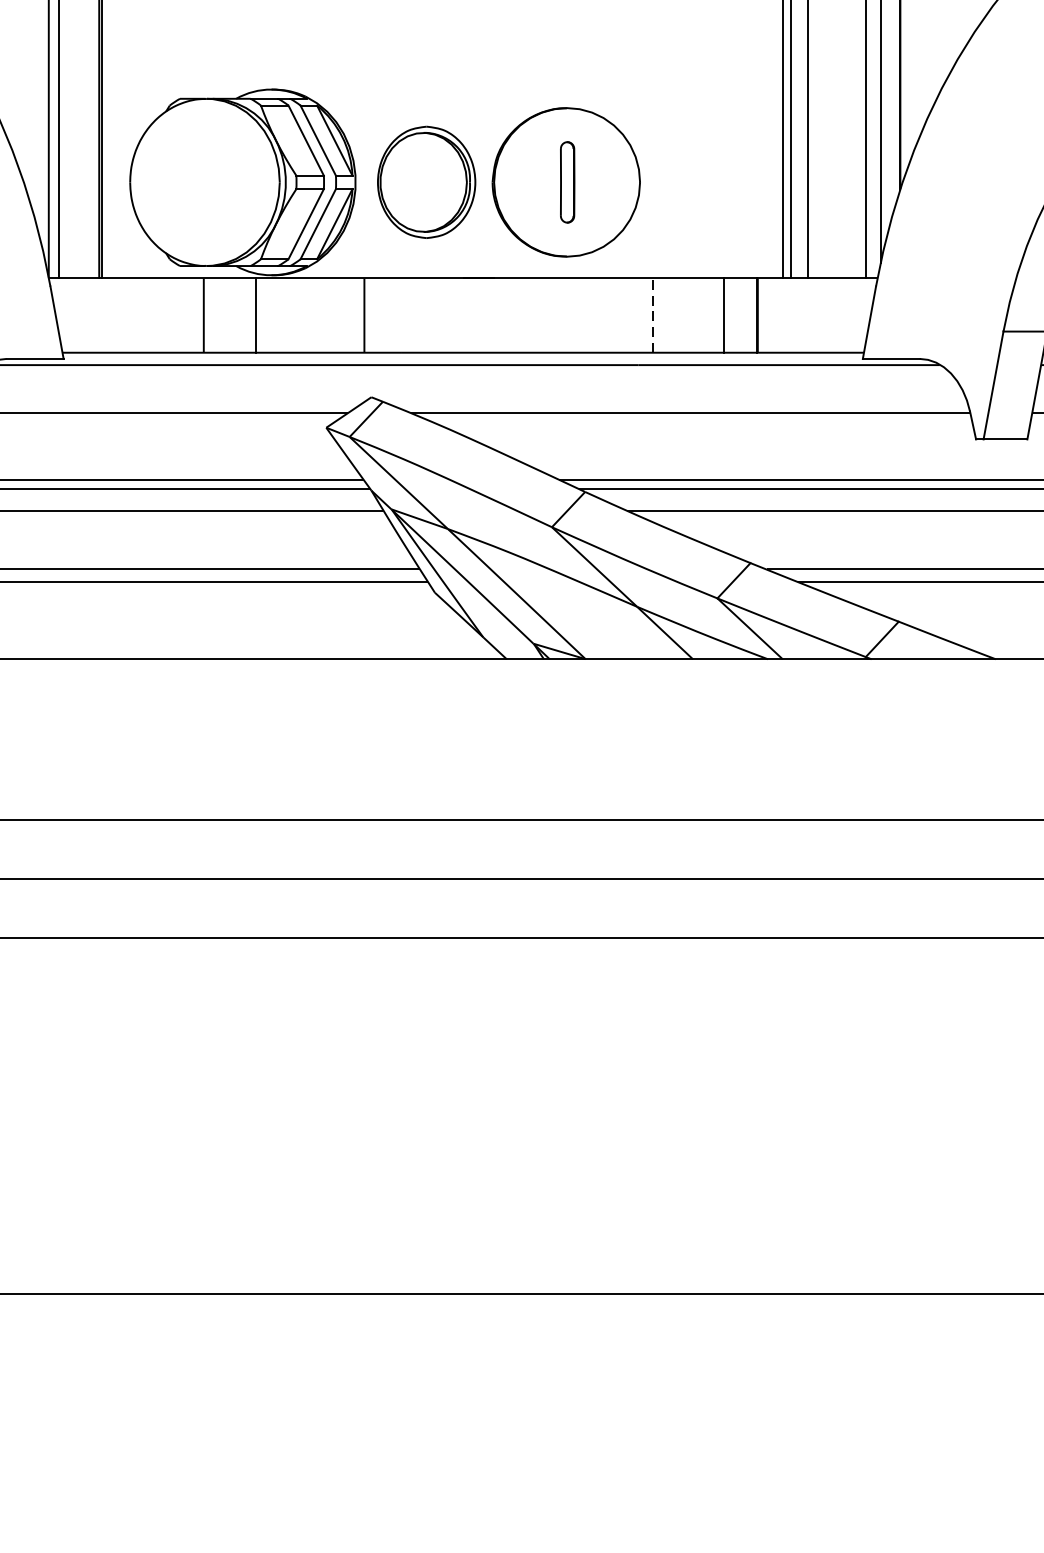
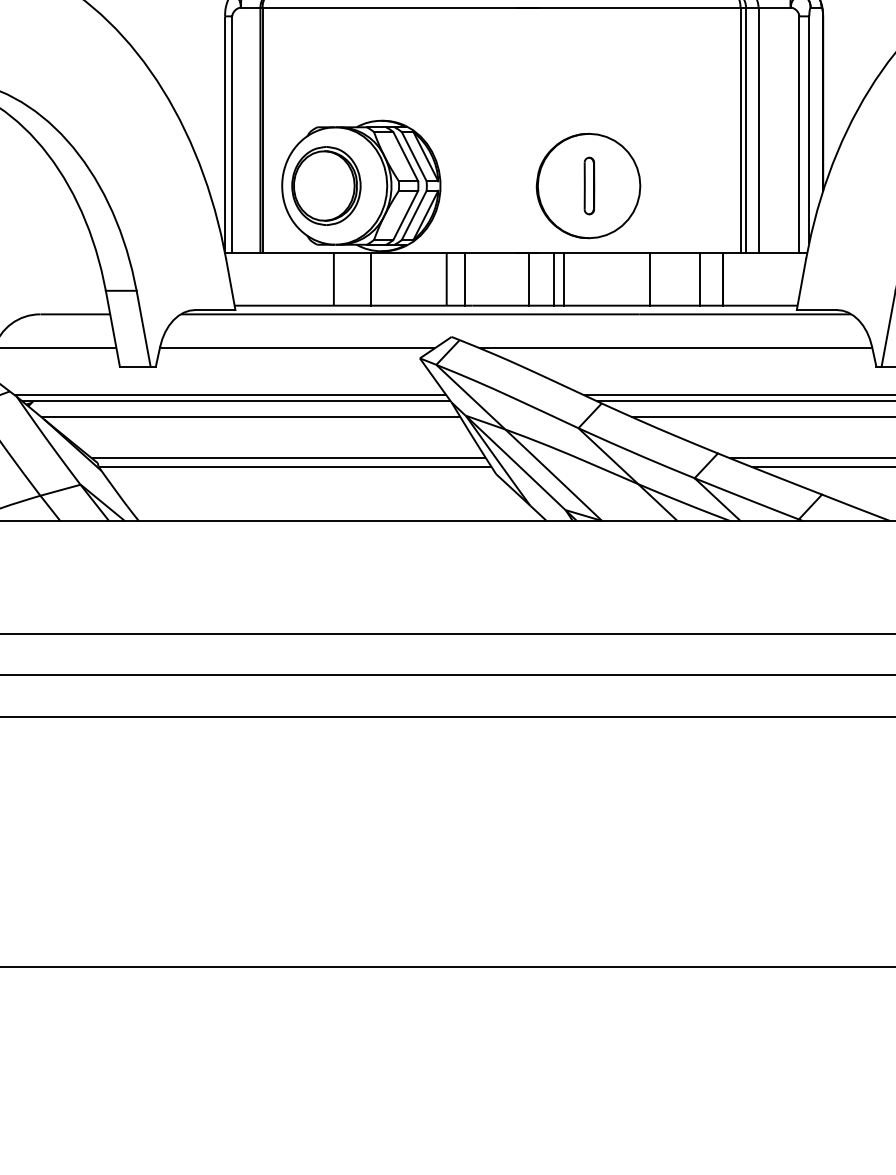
part: (426, 181) -> (326, 185), moved
line: (391, 315) -> (465, 279), added
line: (482, 315) -> (529, 279), added
line: (517, 315) -> (554, 279), added
line: (530, 315) -> (563, 279), added
line: (653, 315) -> (649, 279), dashed -> solid

